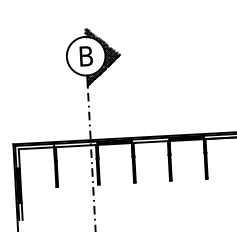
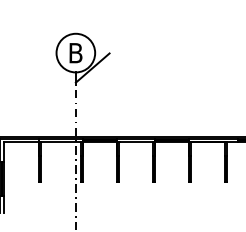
hatch: (101, 55) -> (91, 53), removed

